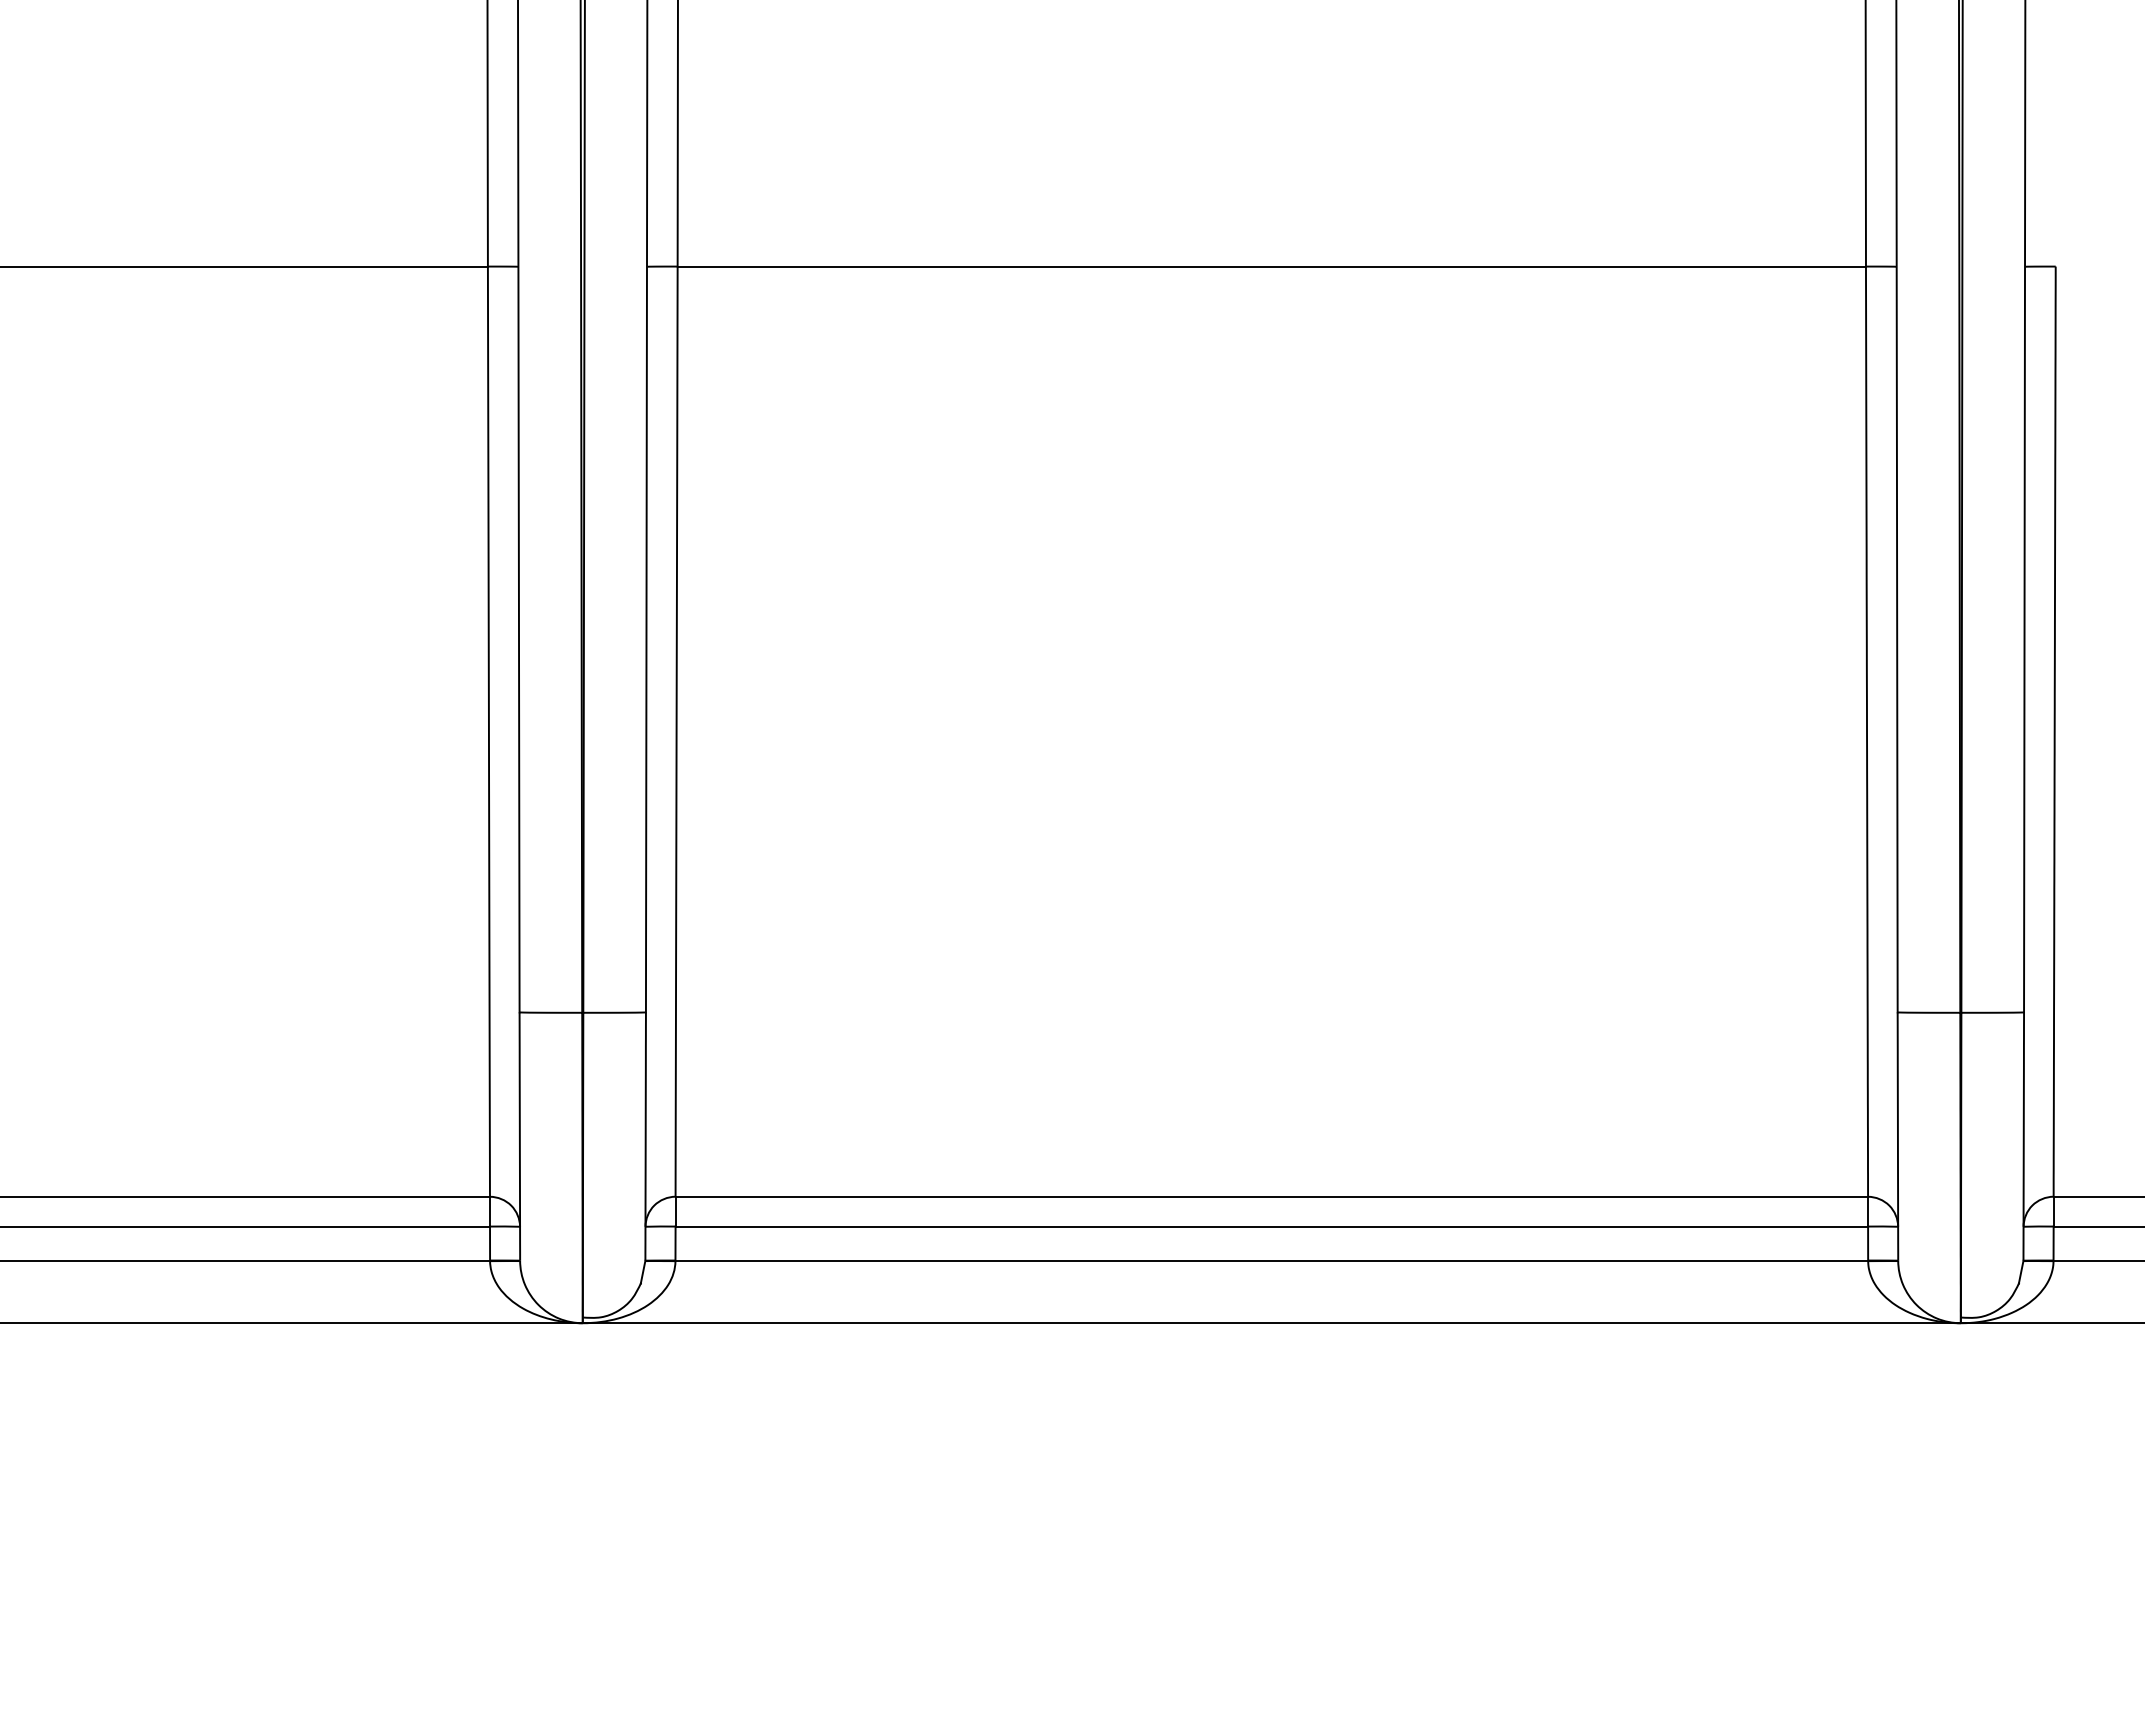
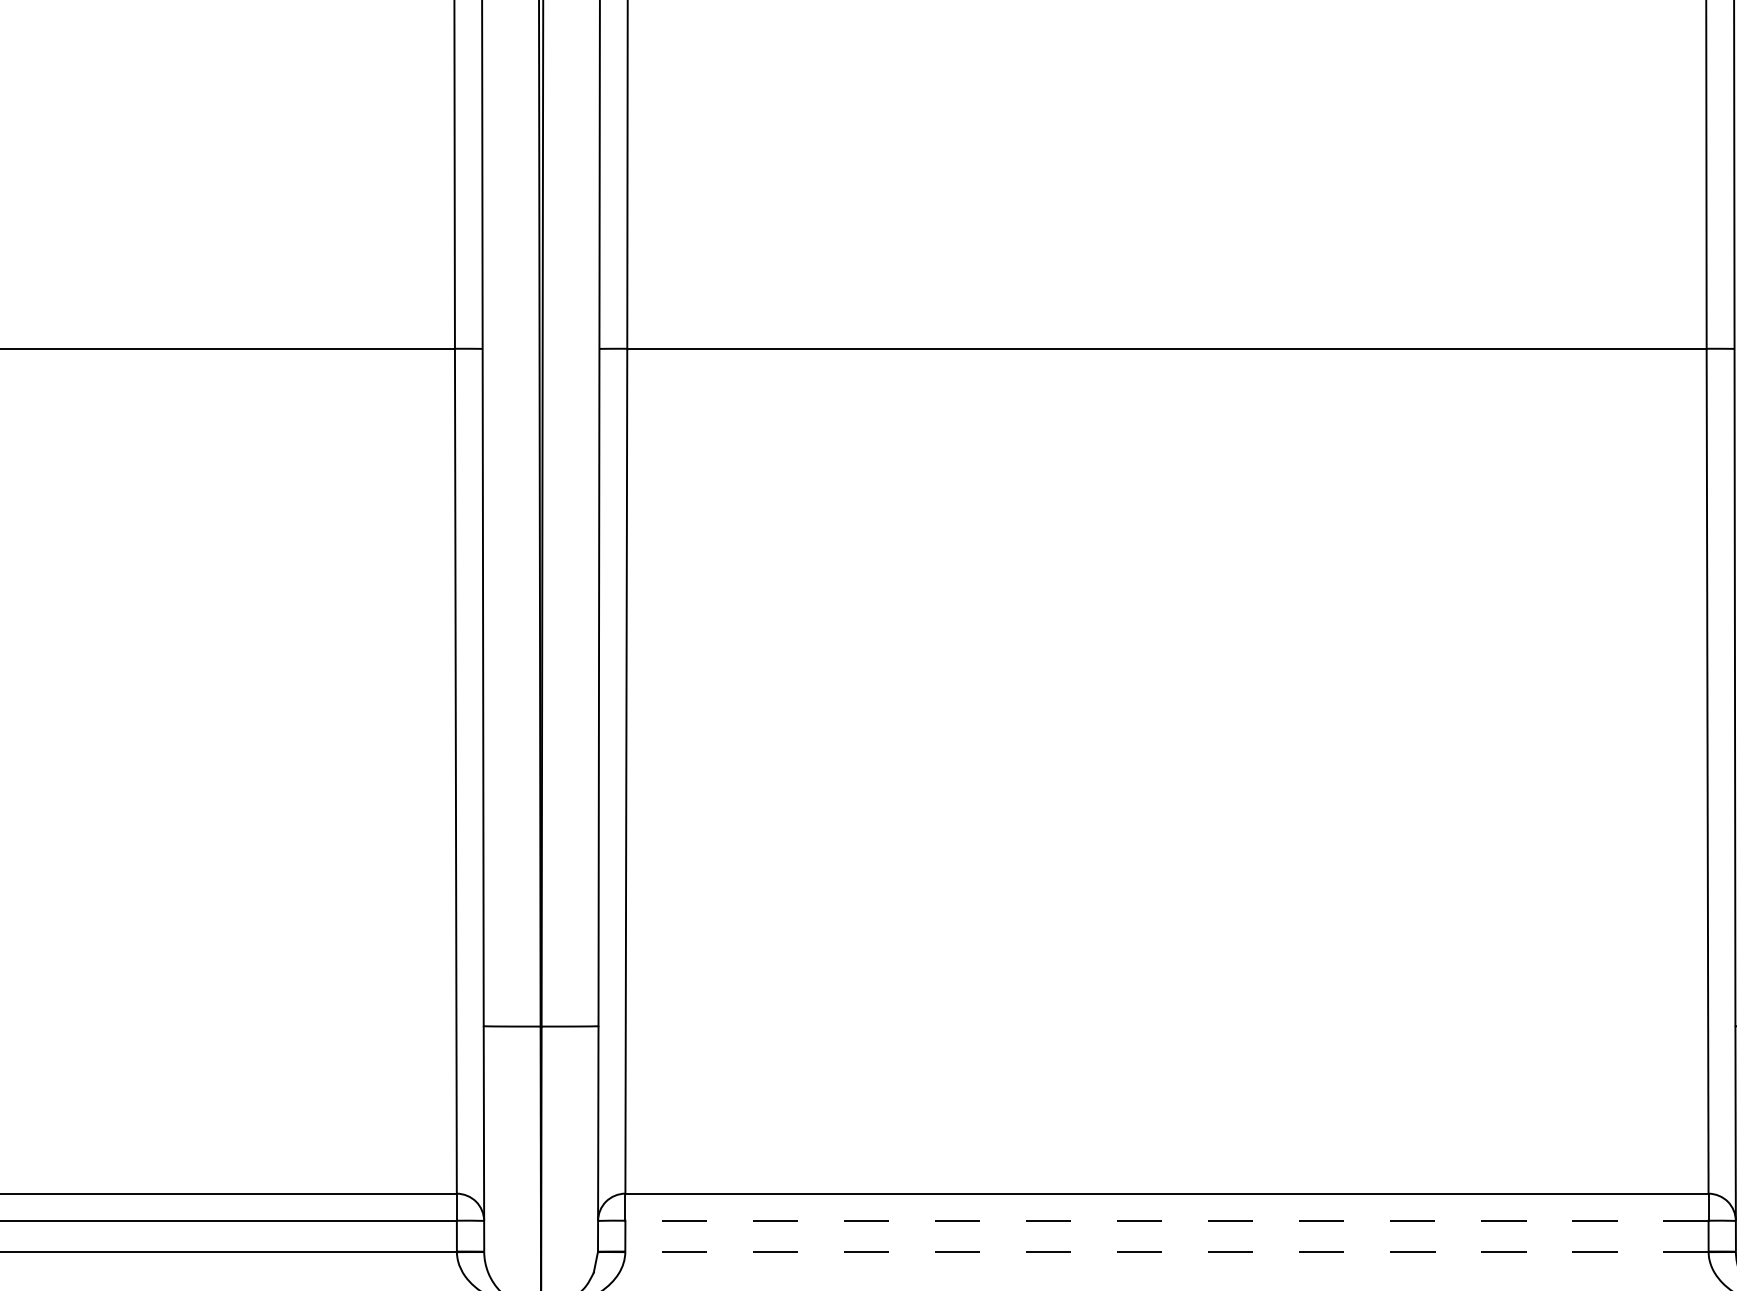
line: (1271, 1226) -> (1166, 1220), solid -> dashed
line: (1271, 1261) -> (1166, 1252), solid -> dashed

